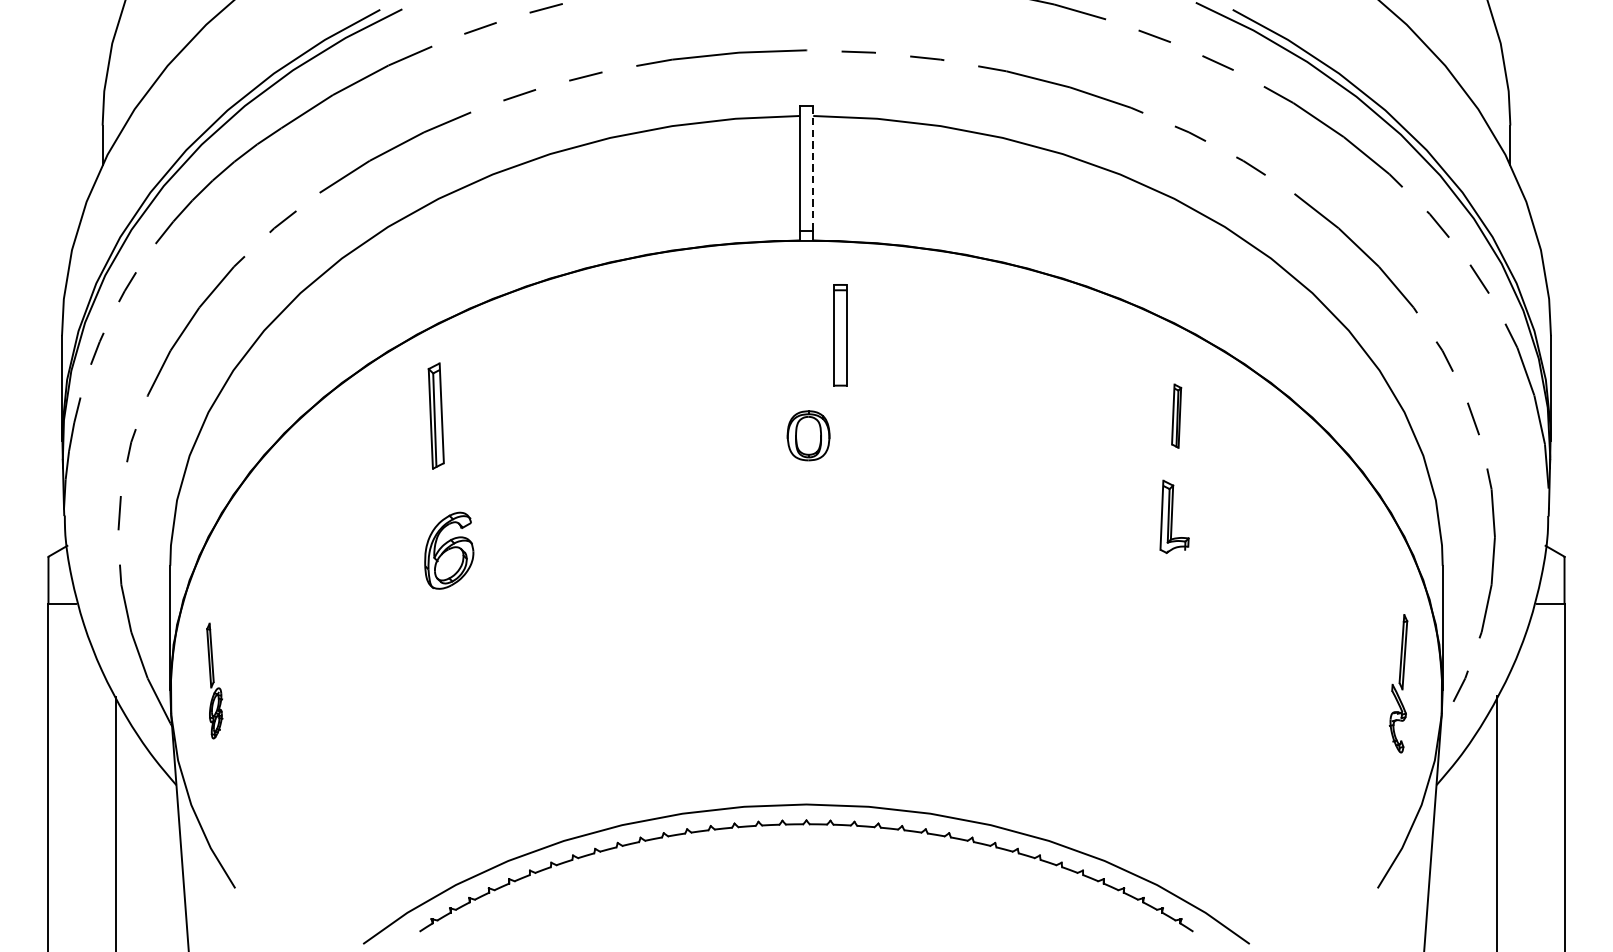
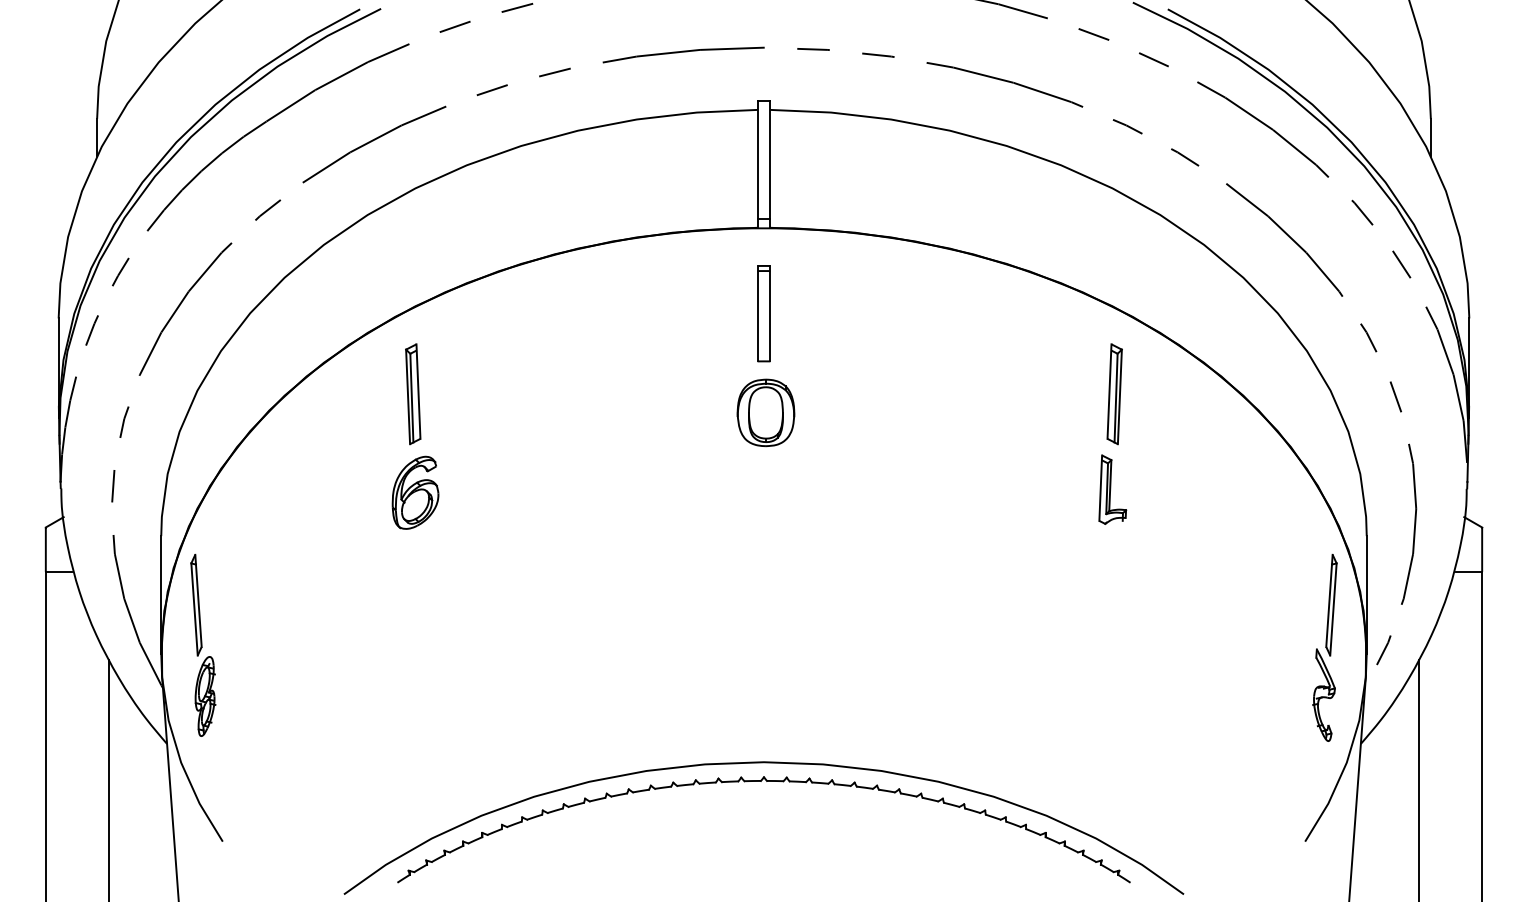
line: (813, 168) -> (770, 159), dashed -> solid
part: (839, 335) -> (763, 313), moved
part: (1176, 416) -> (1114, 394), size x1.67
part: (808, 435) -> (765, 412), size x1.43
part: (449, 550) -> (415, 492), moved
part: (214, 680) -> (203, 644), size x1.67
part: (1398, 683) -> (1324, 647), size x1.43

